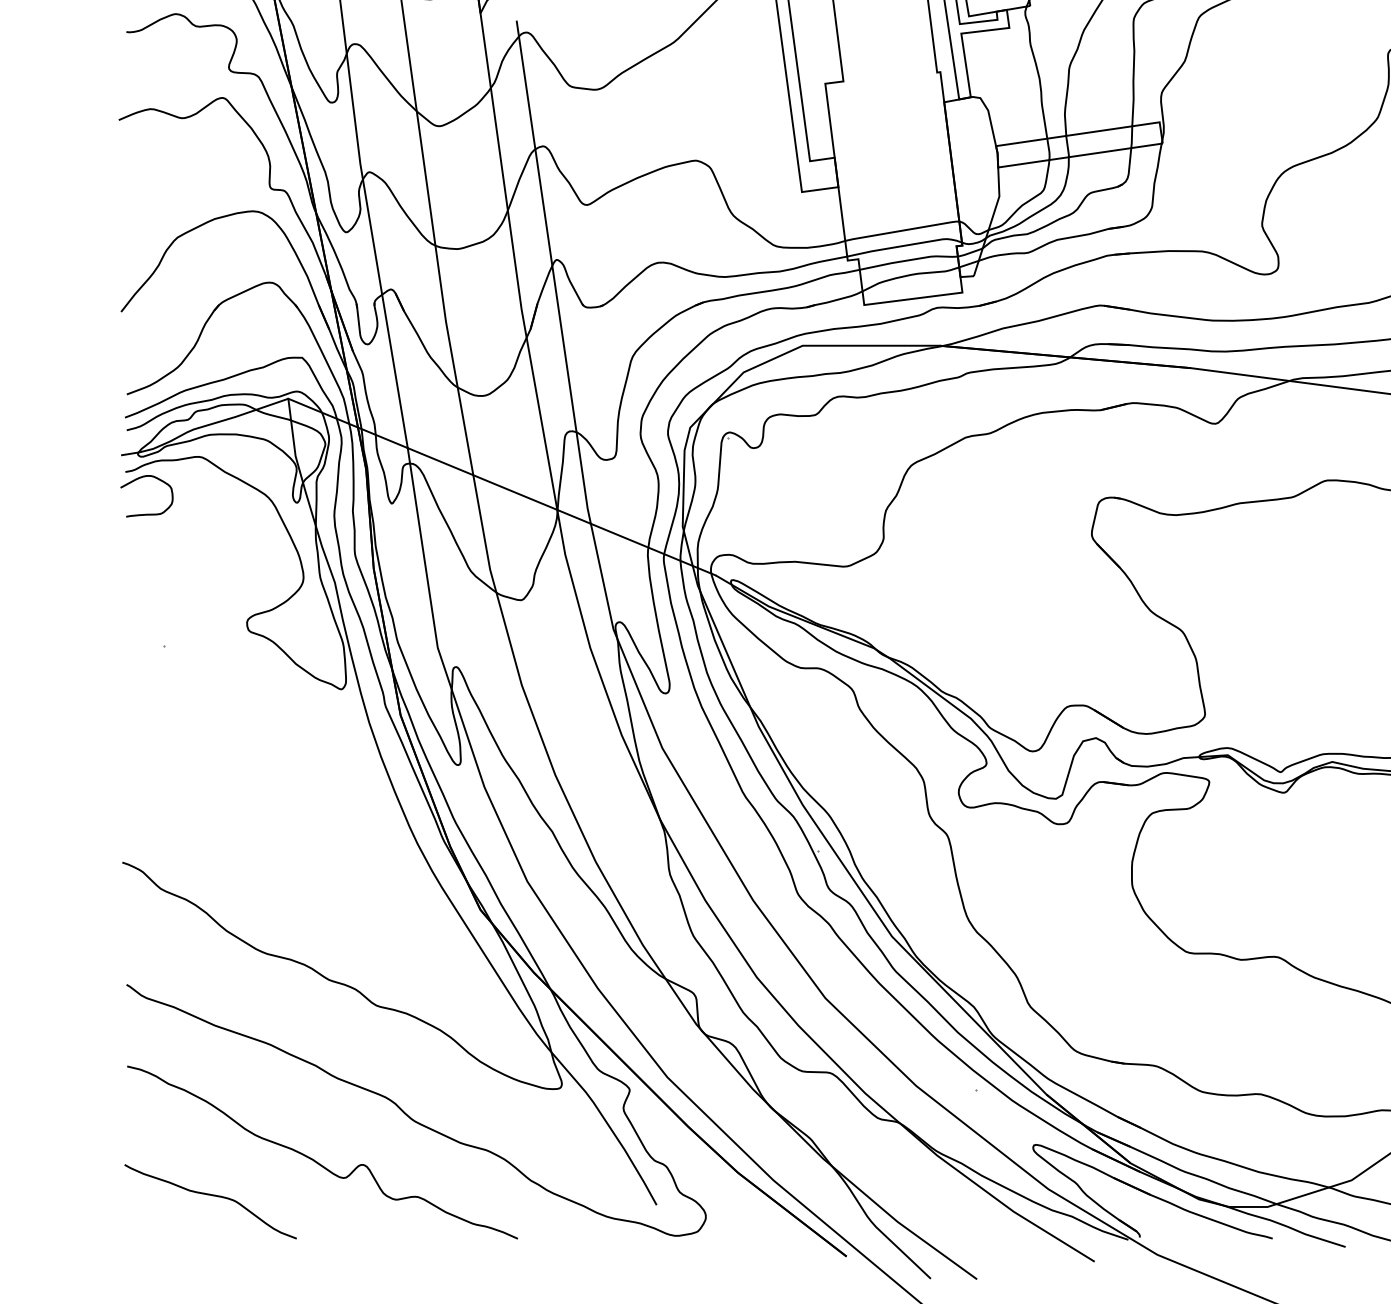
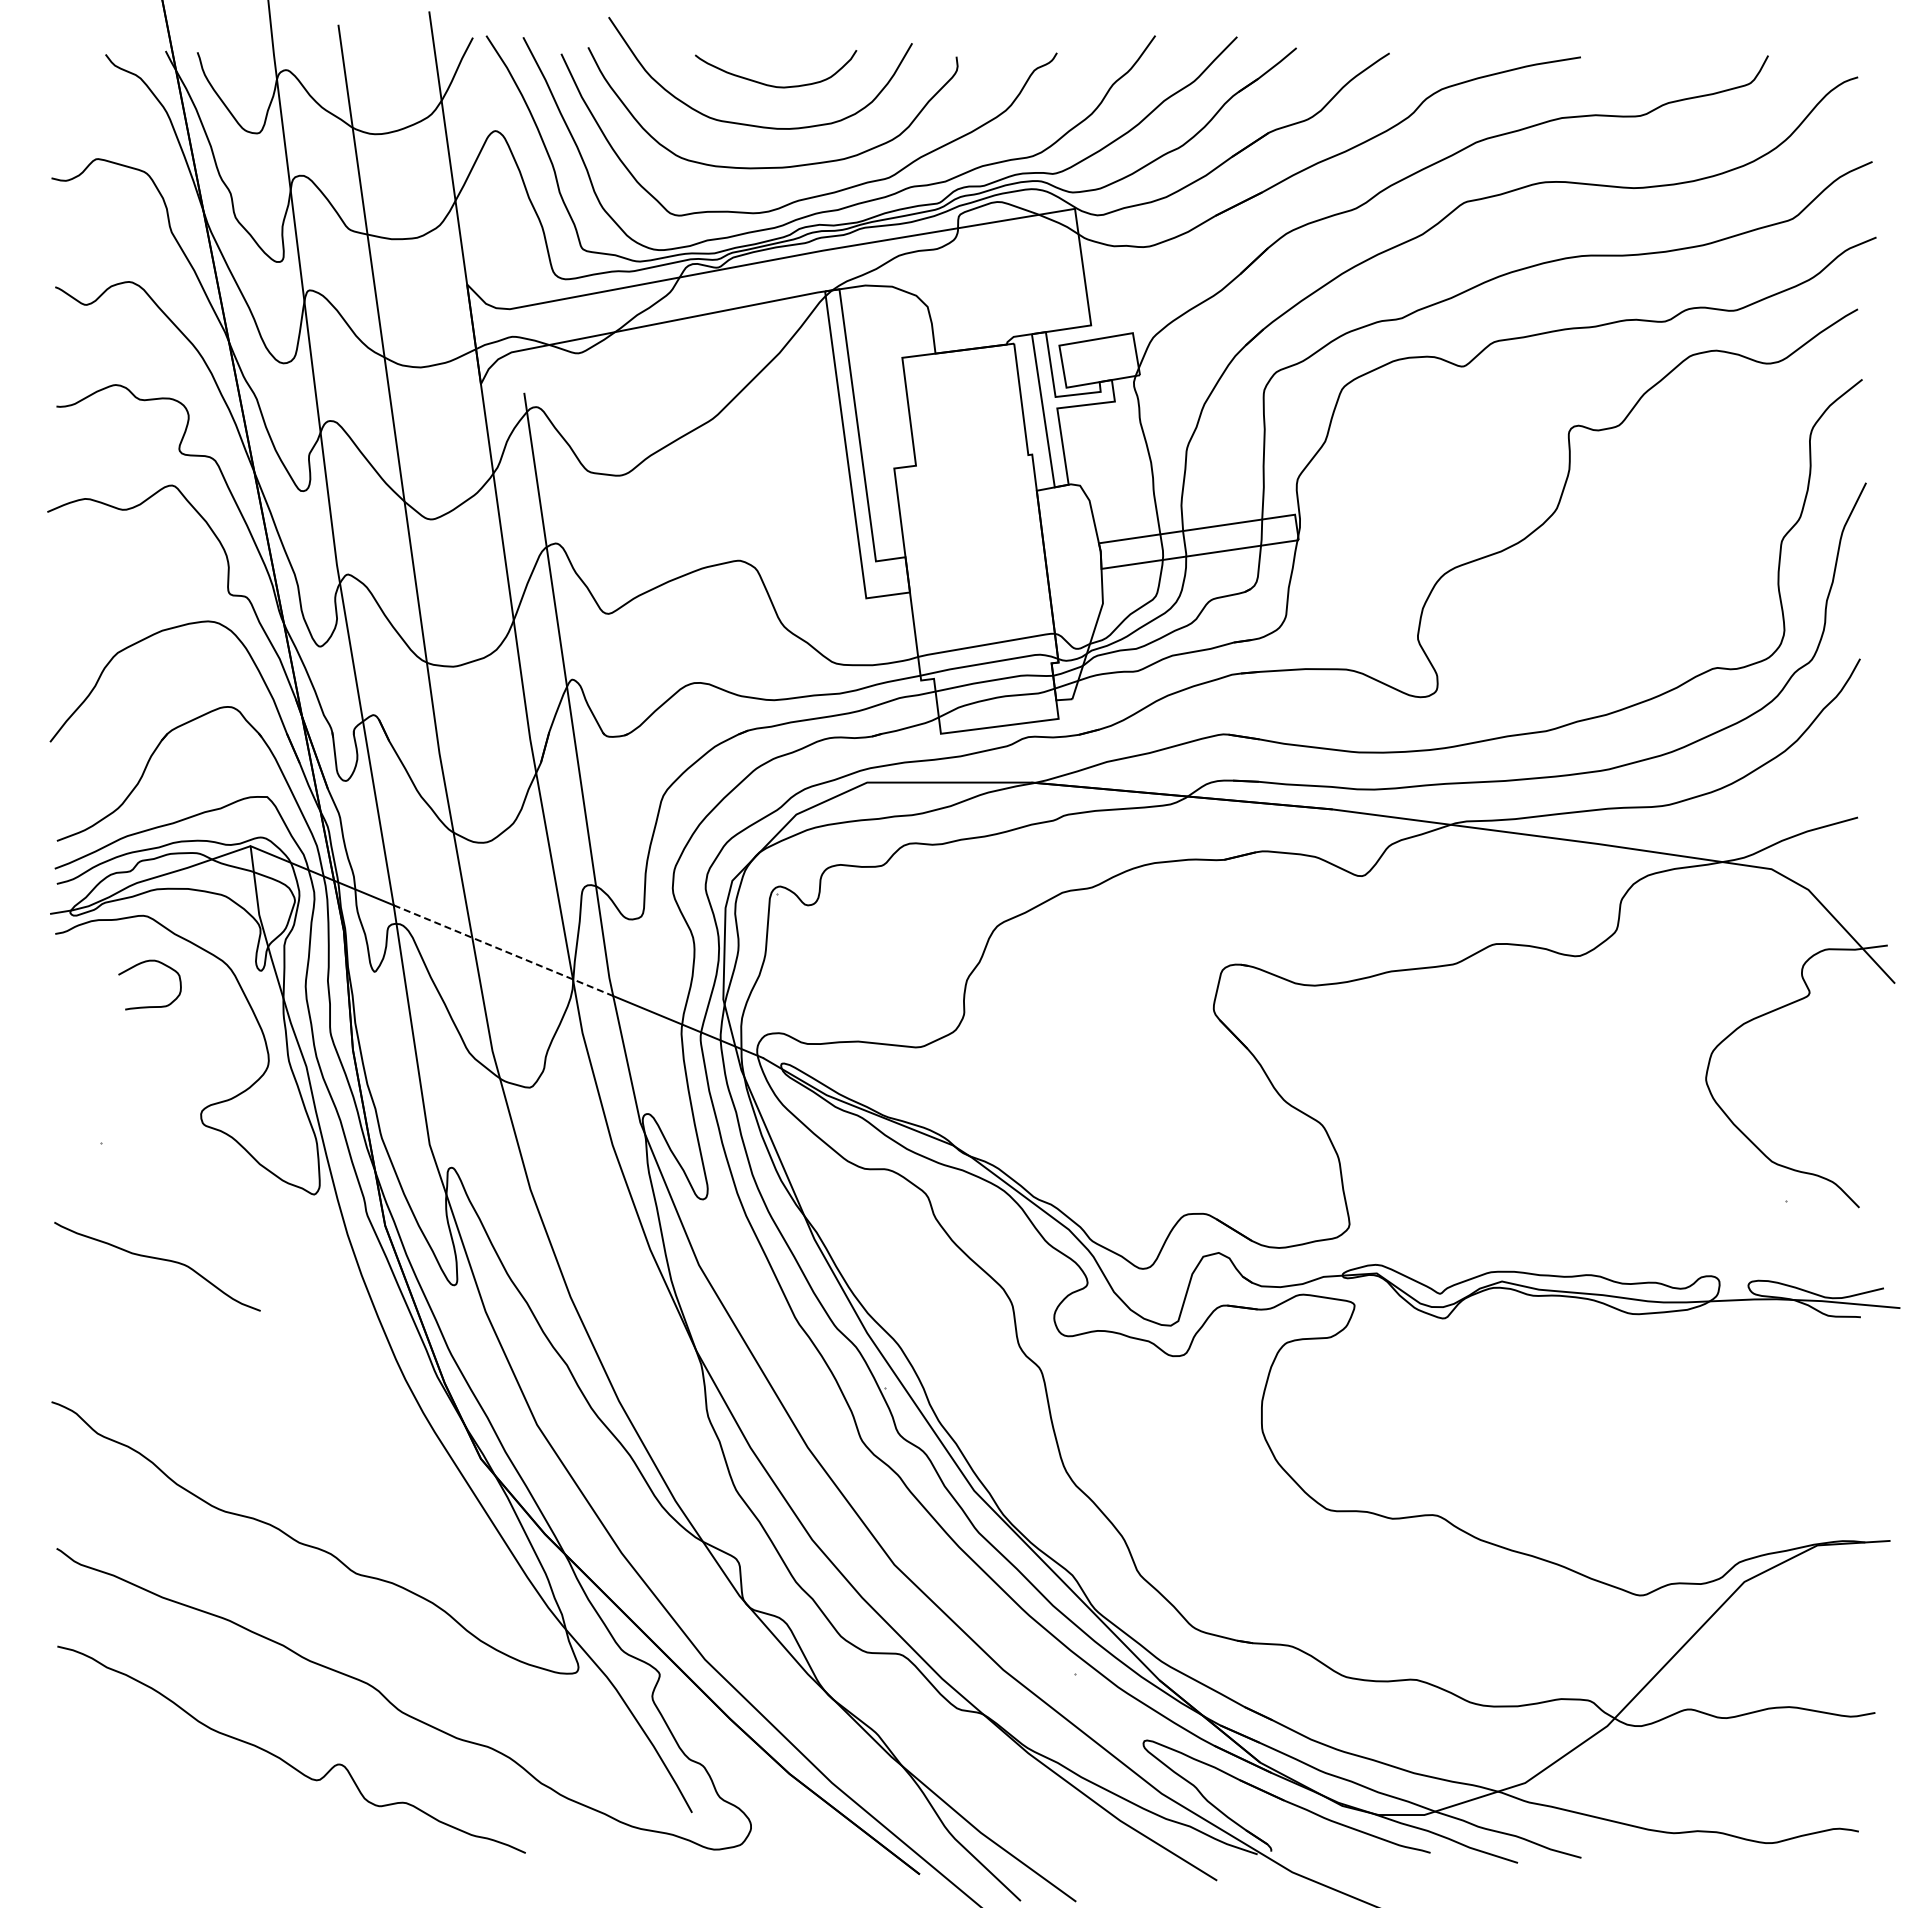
curve: (141, 478) -> (143, 963), moved
line: (499, 485) -> (503, 950), solid -> dashed
curve: (210, 1195) -> (157, 1259), moved

